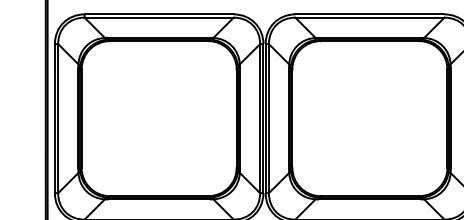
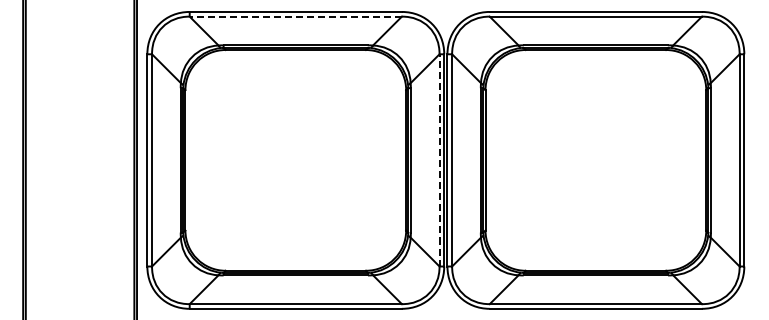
line: (158, 17) -> (295, 16), solid -> dashed
line: (260, 118) -> (439, 159), solid -> dashed

